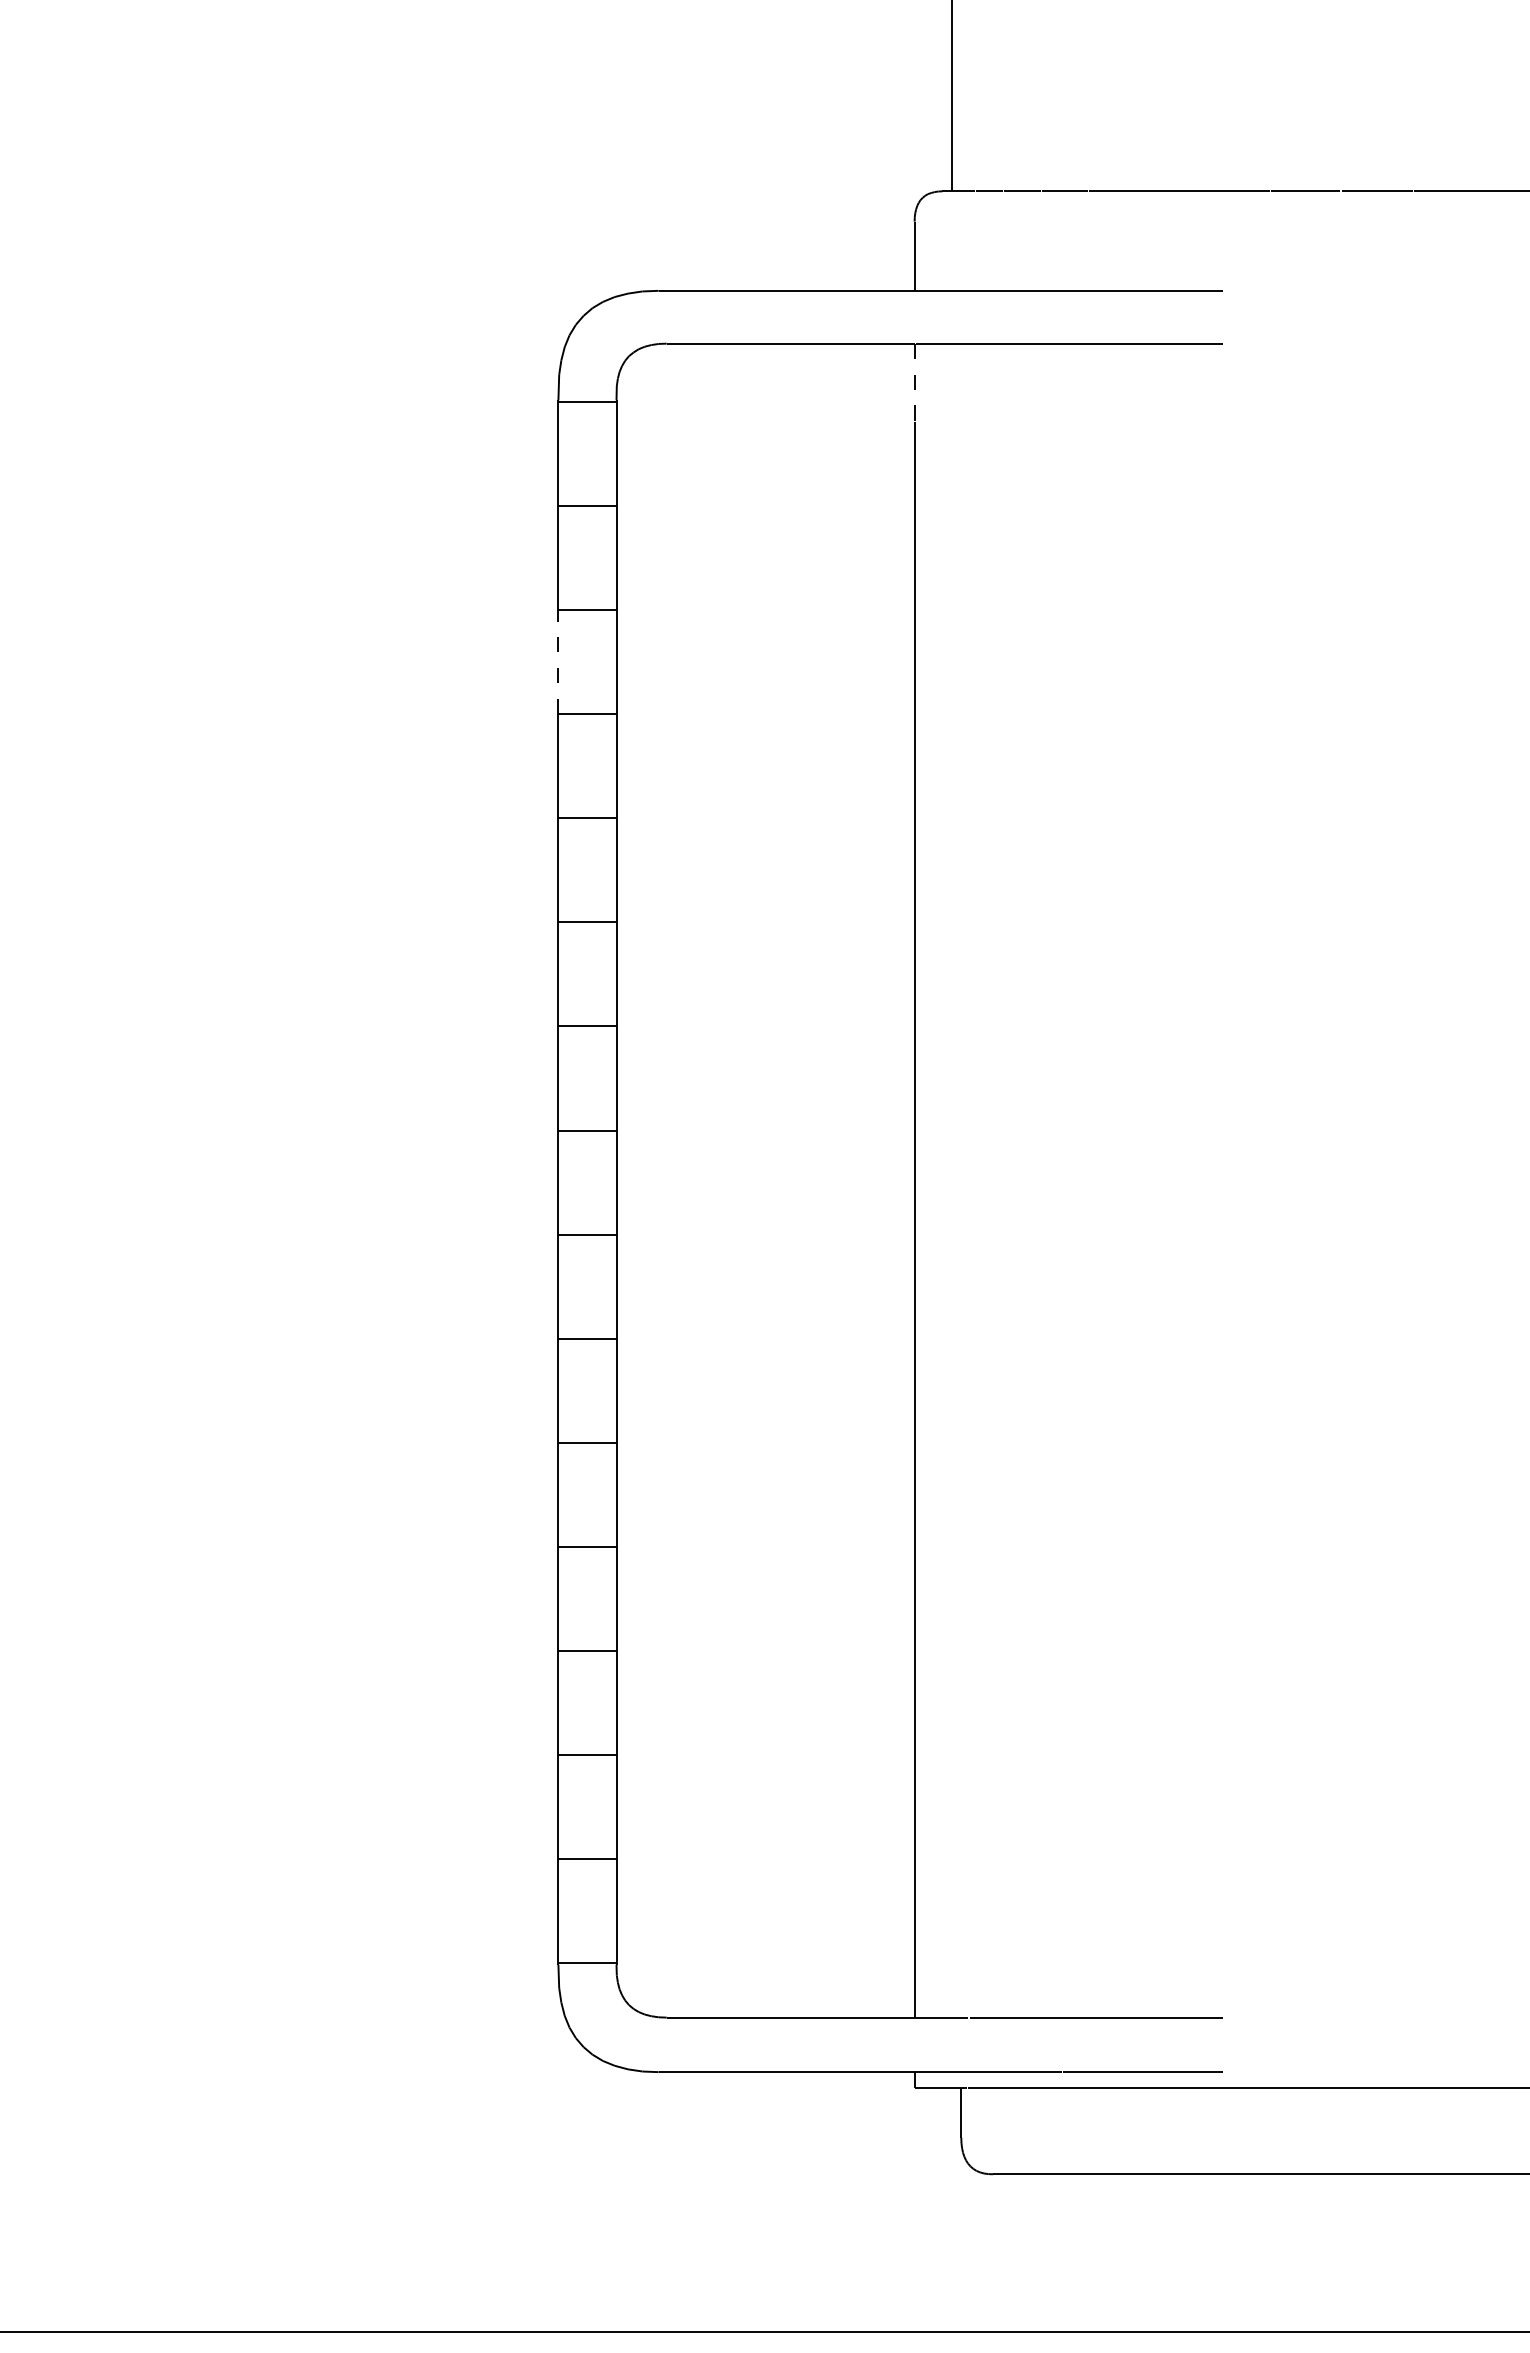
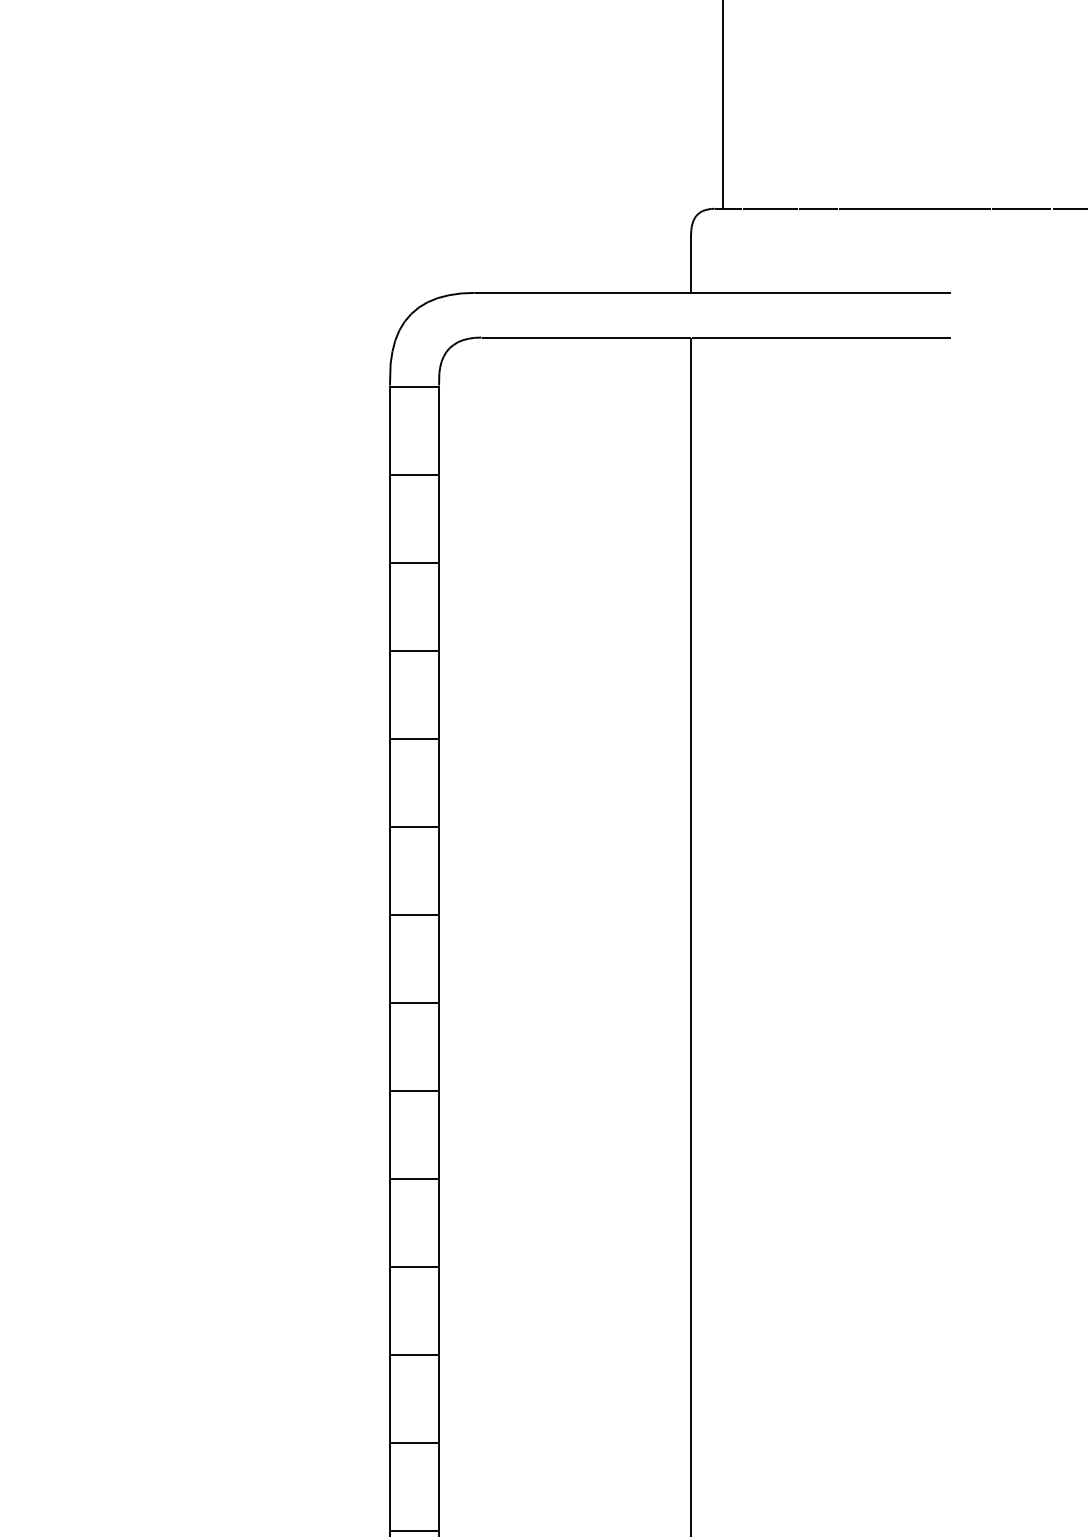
line: (914, 383) -> (690, 371), dashed -> solid
line: (558, 661) -> (390, 606), dashed -> solid

